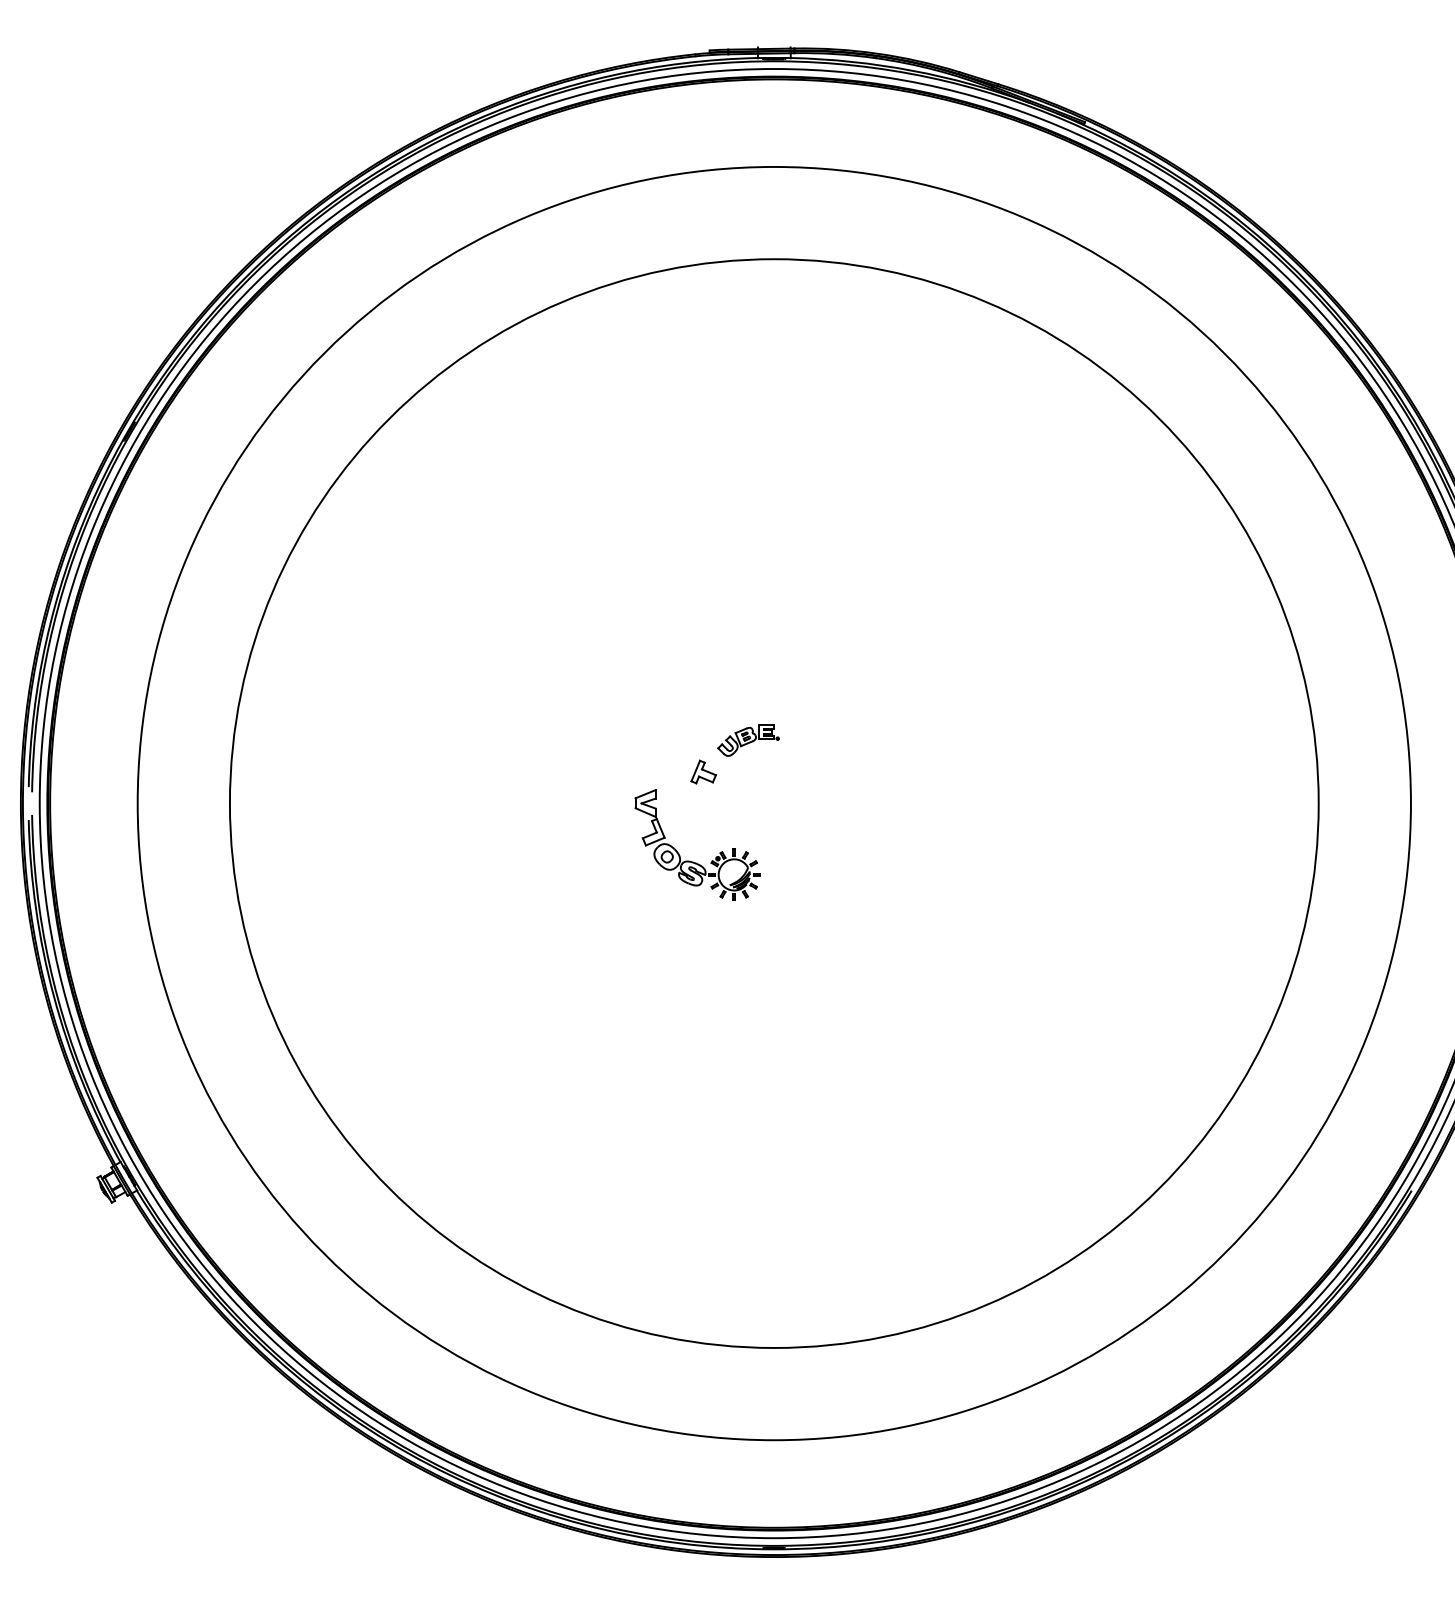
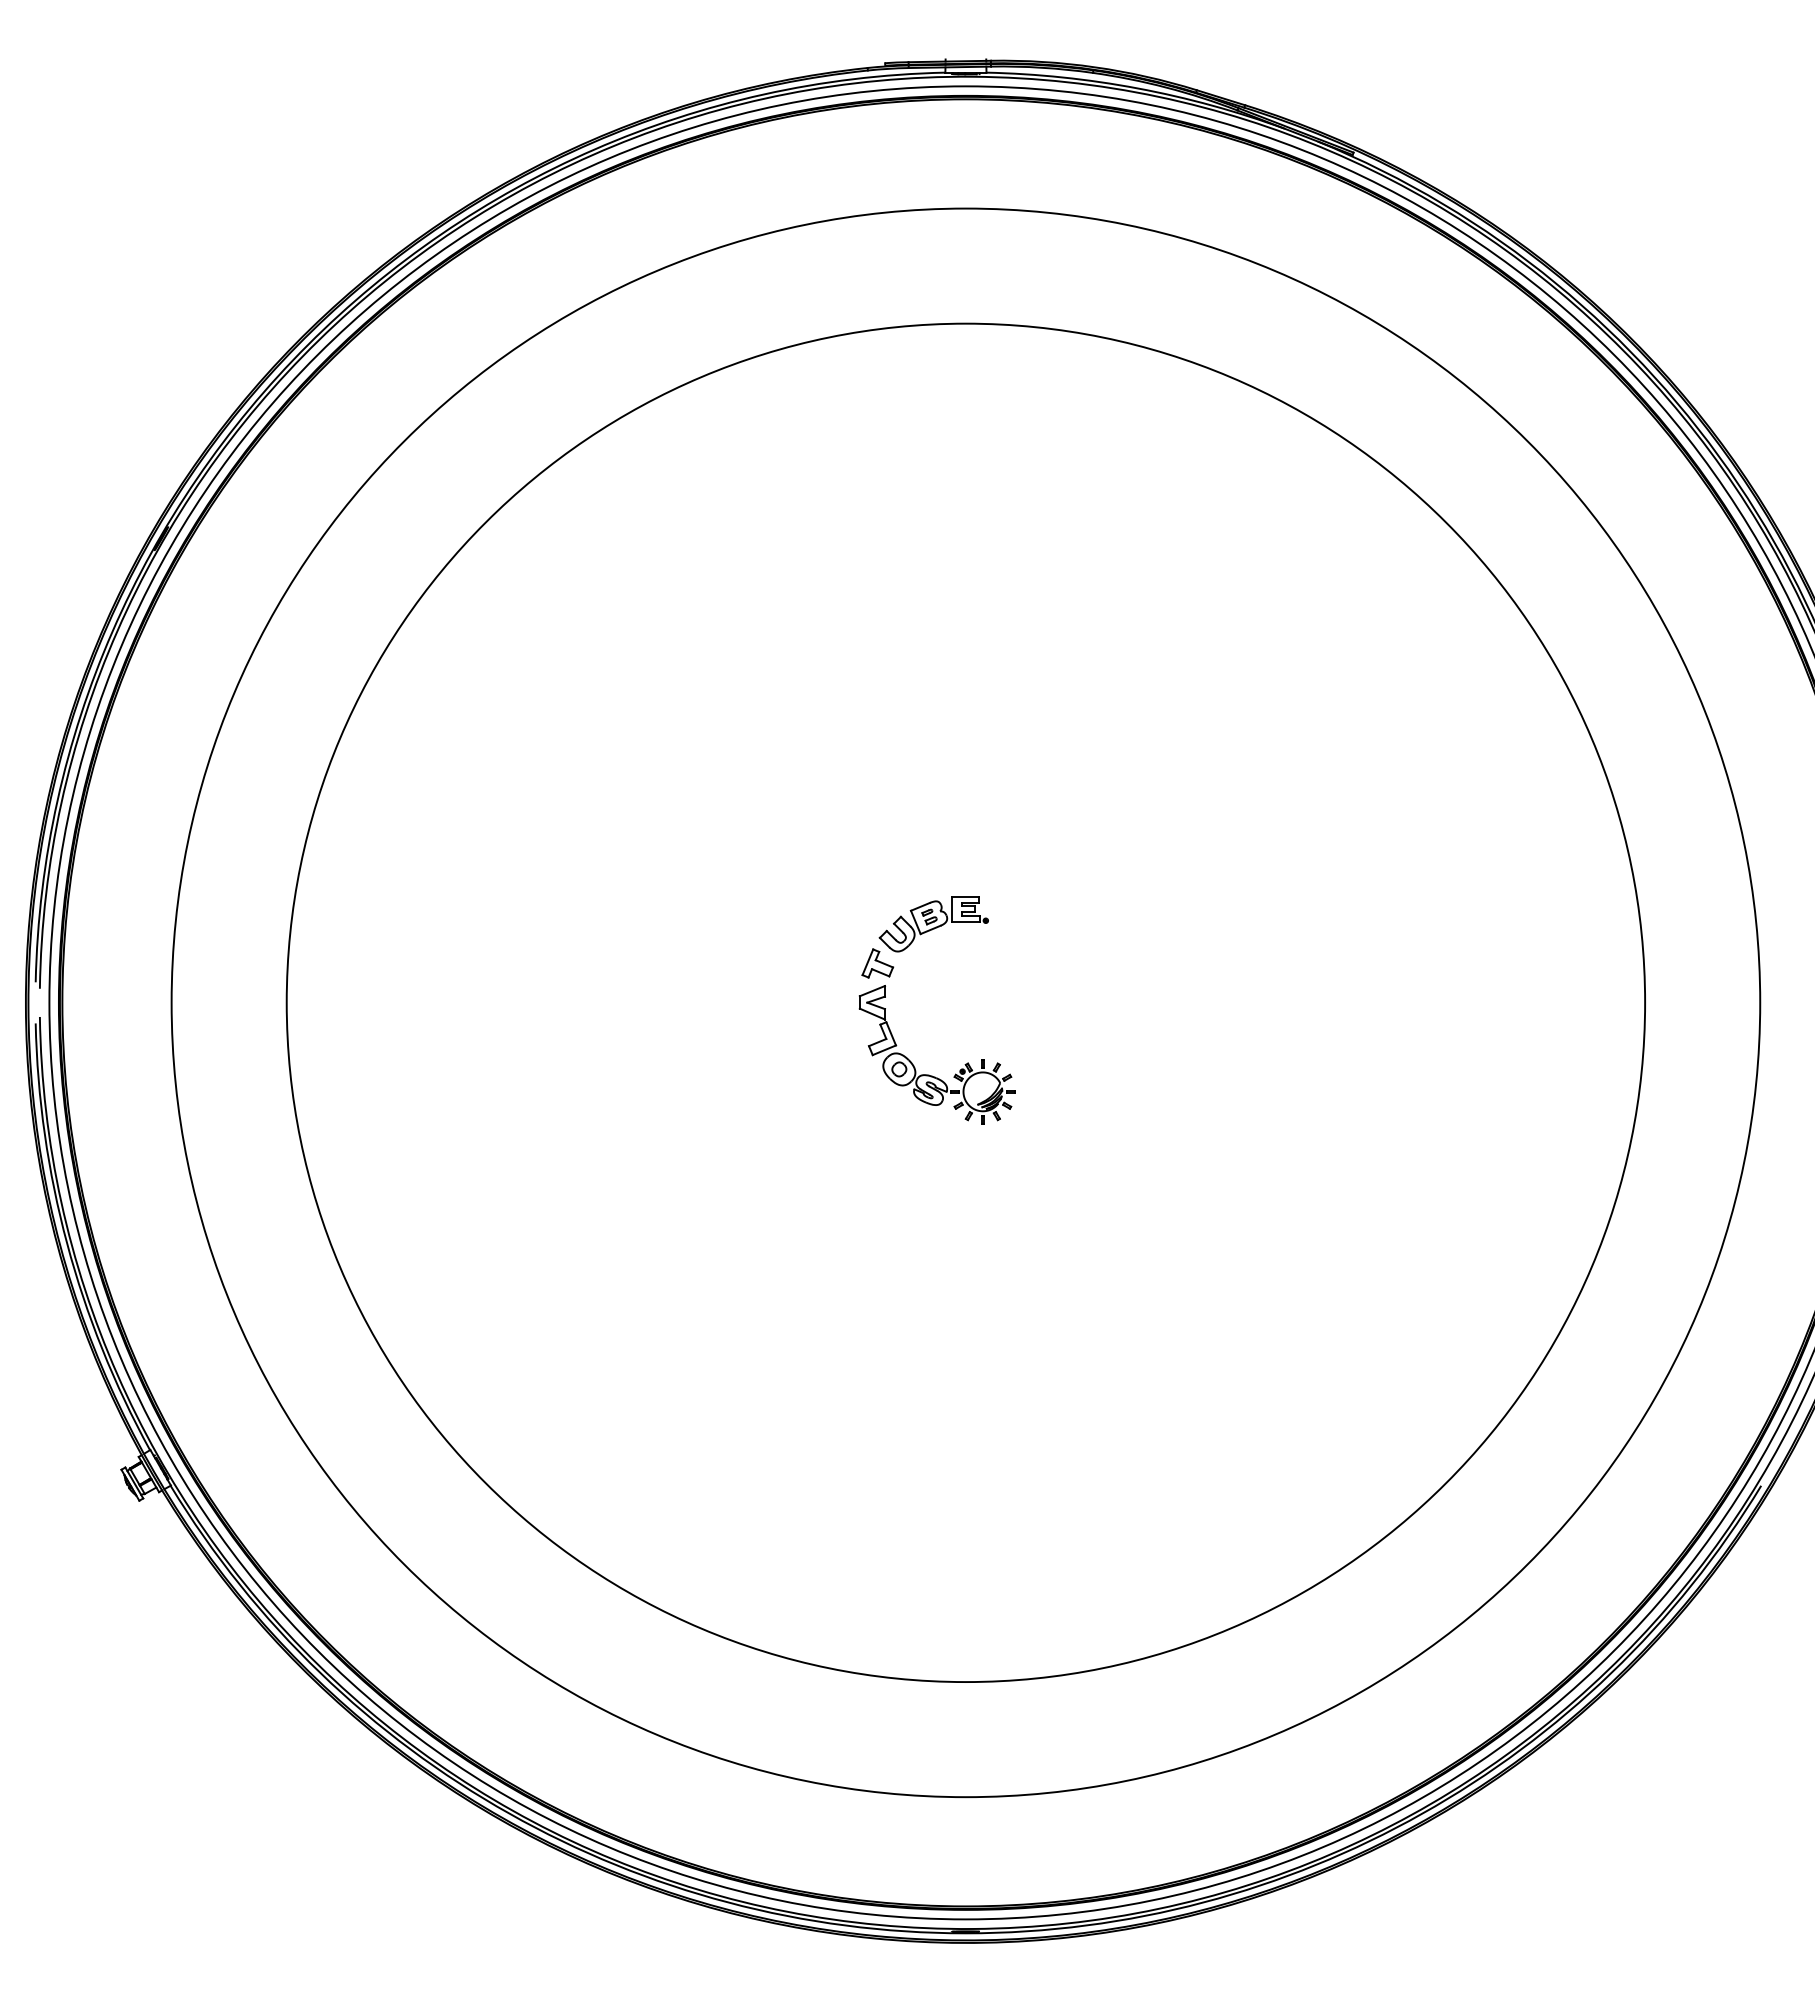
part: (748, 740) -> (933, 924), size x1.43
part: (691, 861) -> (929, 1074), moved

